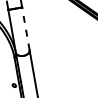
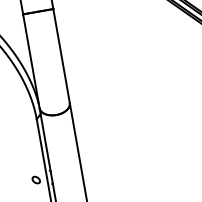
line: (25, 28) -> (60, 55), dashed -> solid

